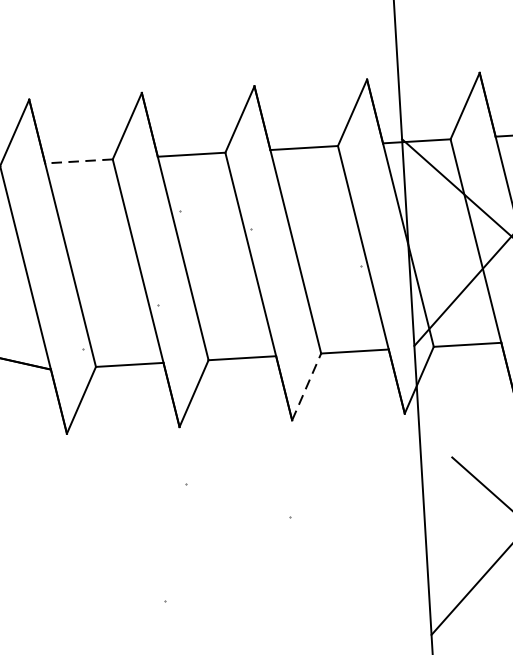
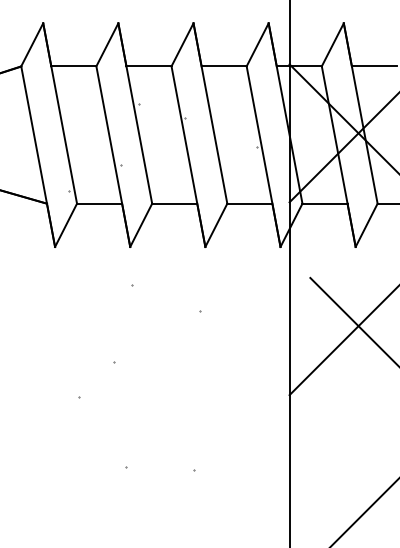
line: (78, 161) -> (73, 66), dashed -> solid
line: (306, 385) -> (216, 224), dashed -> solid

